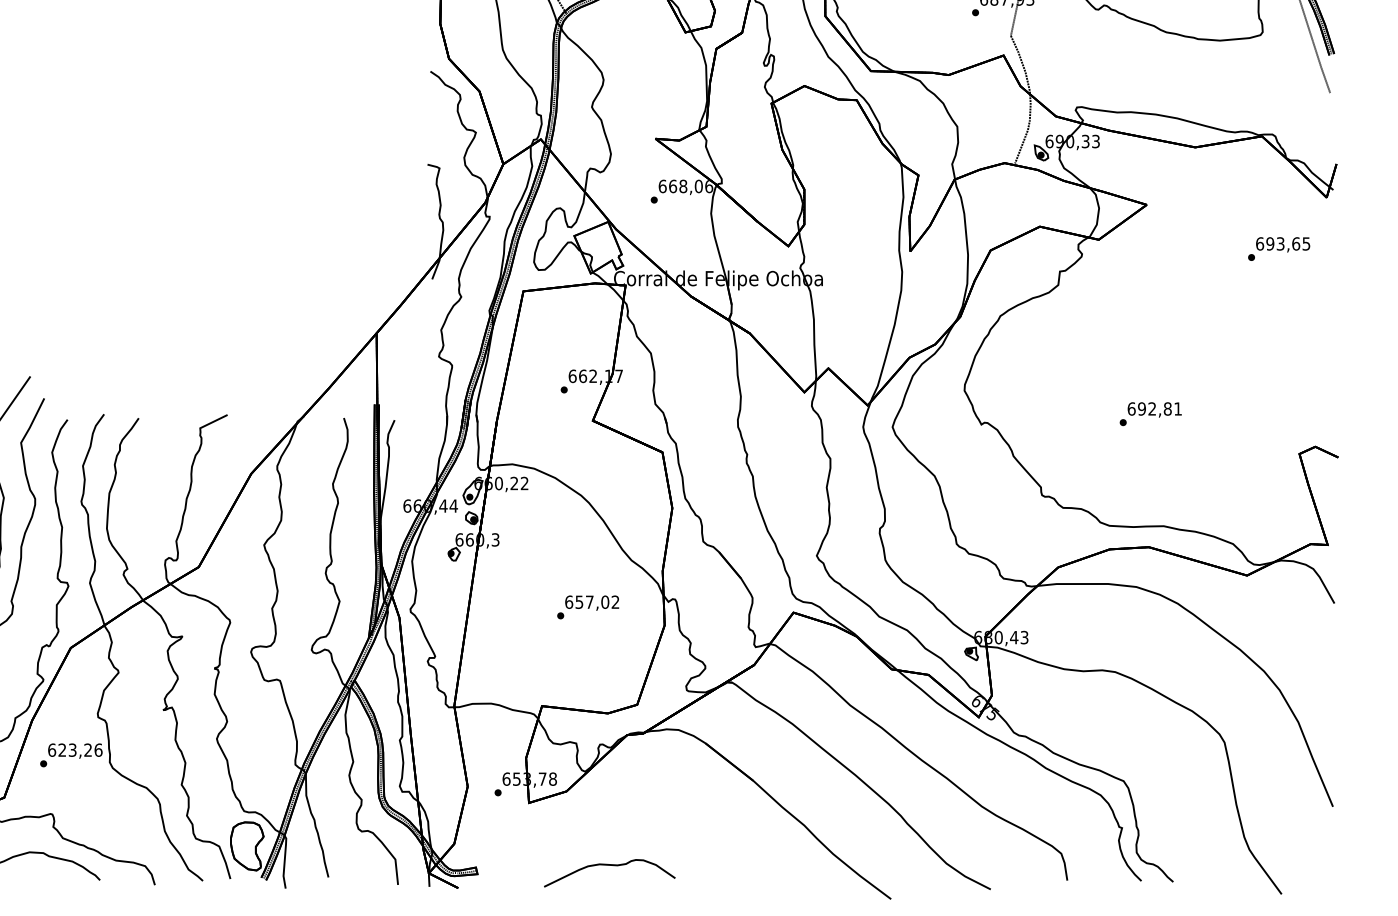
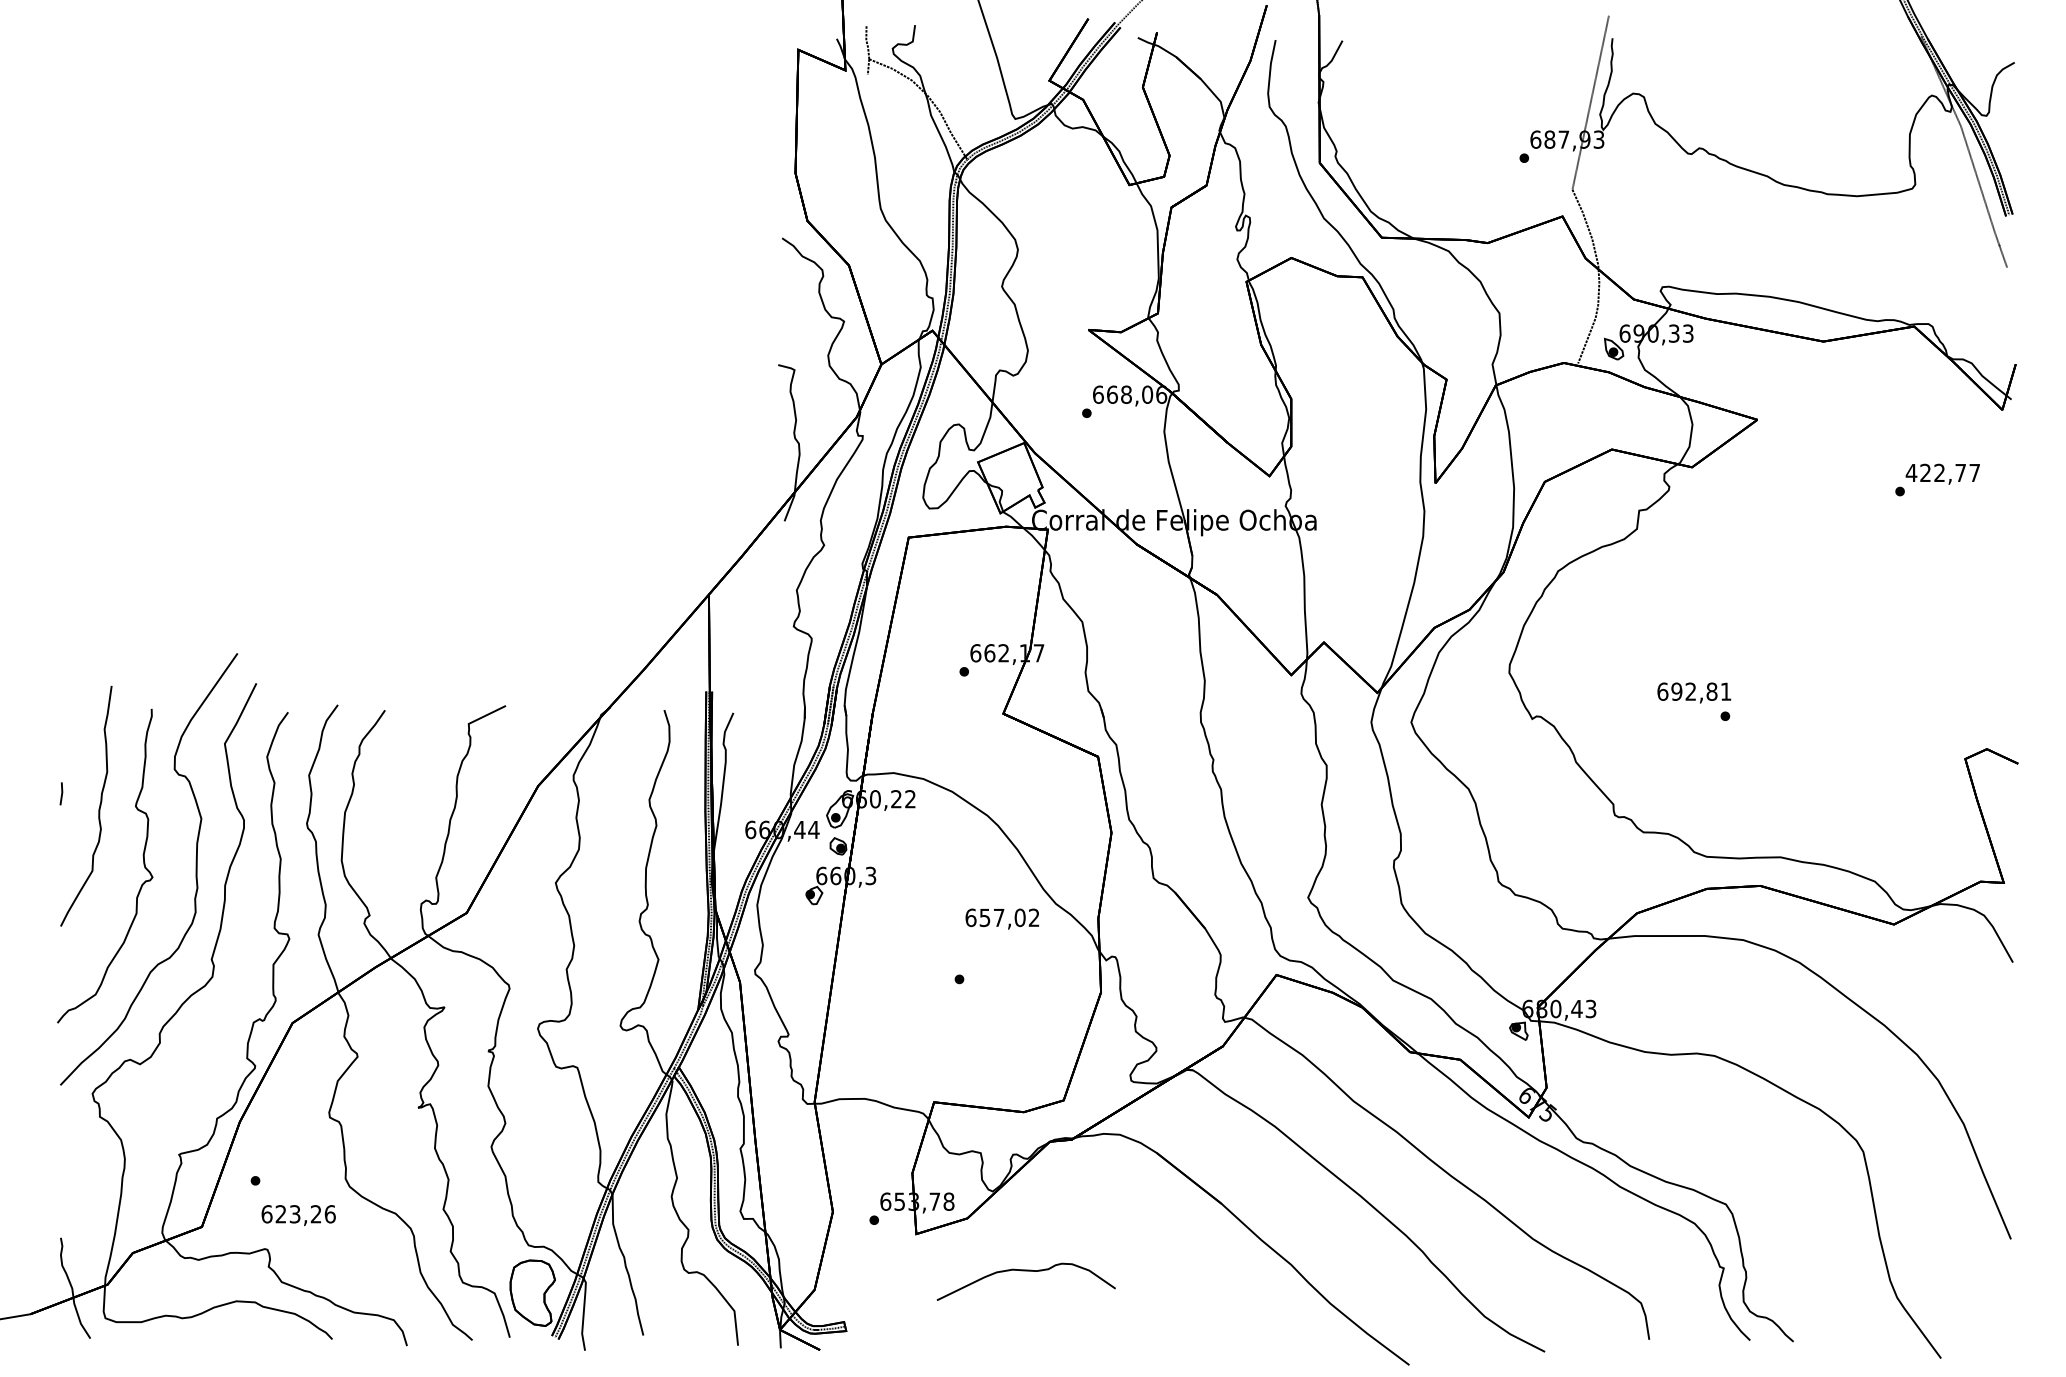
text: (1282, 243) -> (1942, 472), 693,65 -> 422,77
text: (1154, 409) -> (1694, 692), moved
text: (591, 602) -> (1001, 918), moved
text: (75, 751) -> (298, 1215), moved
curve: (609, 865) -> (1025, 1271), moved

